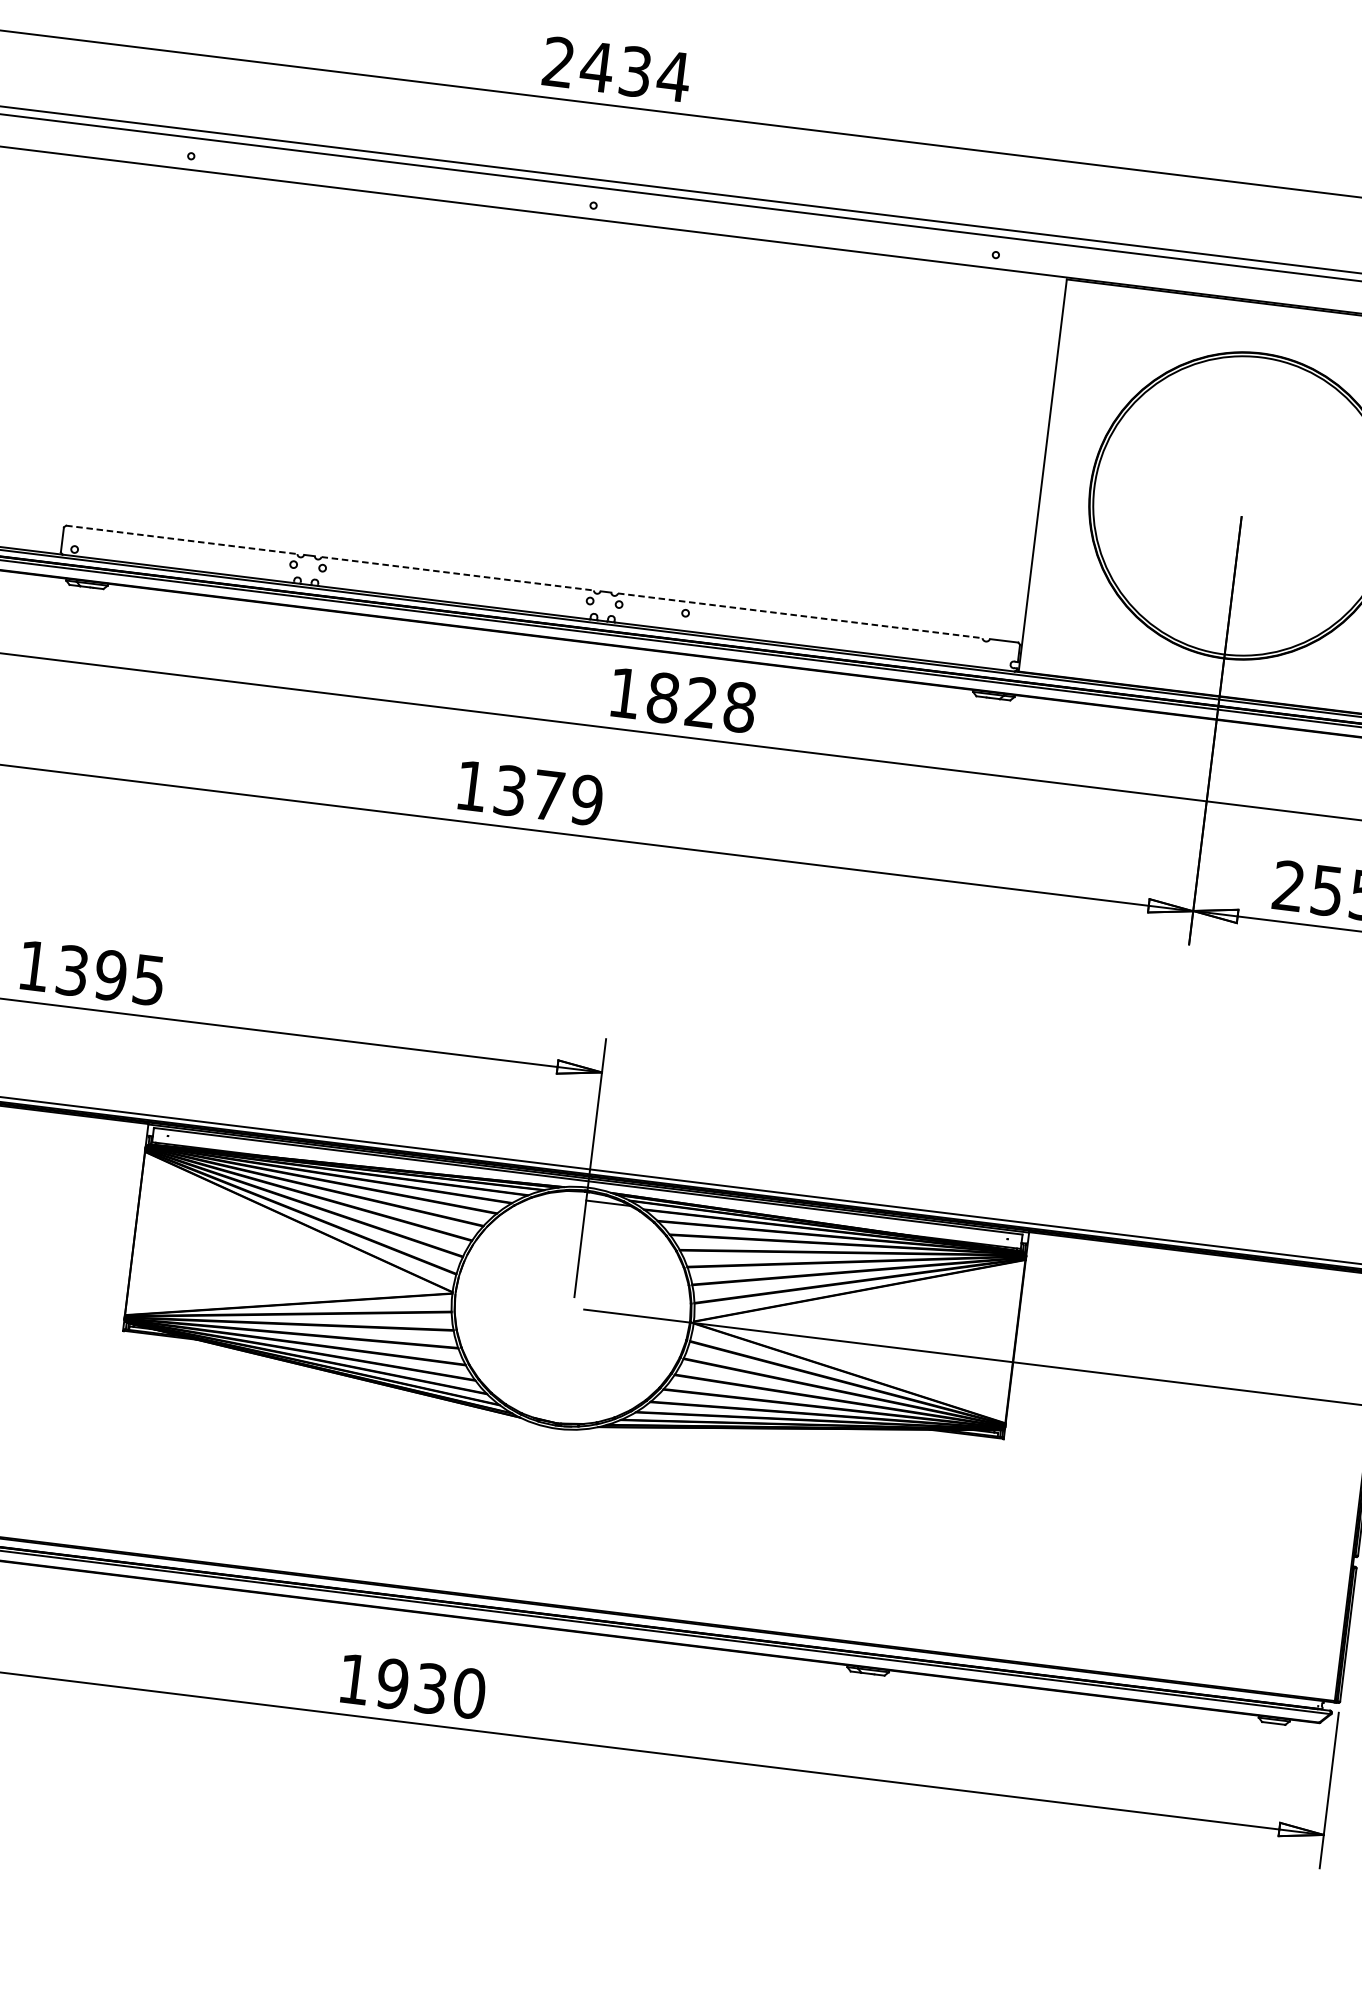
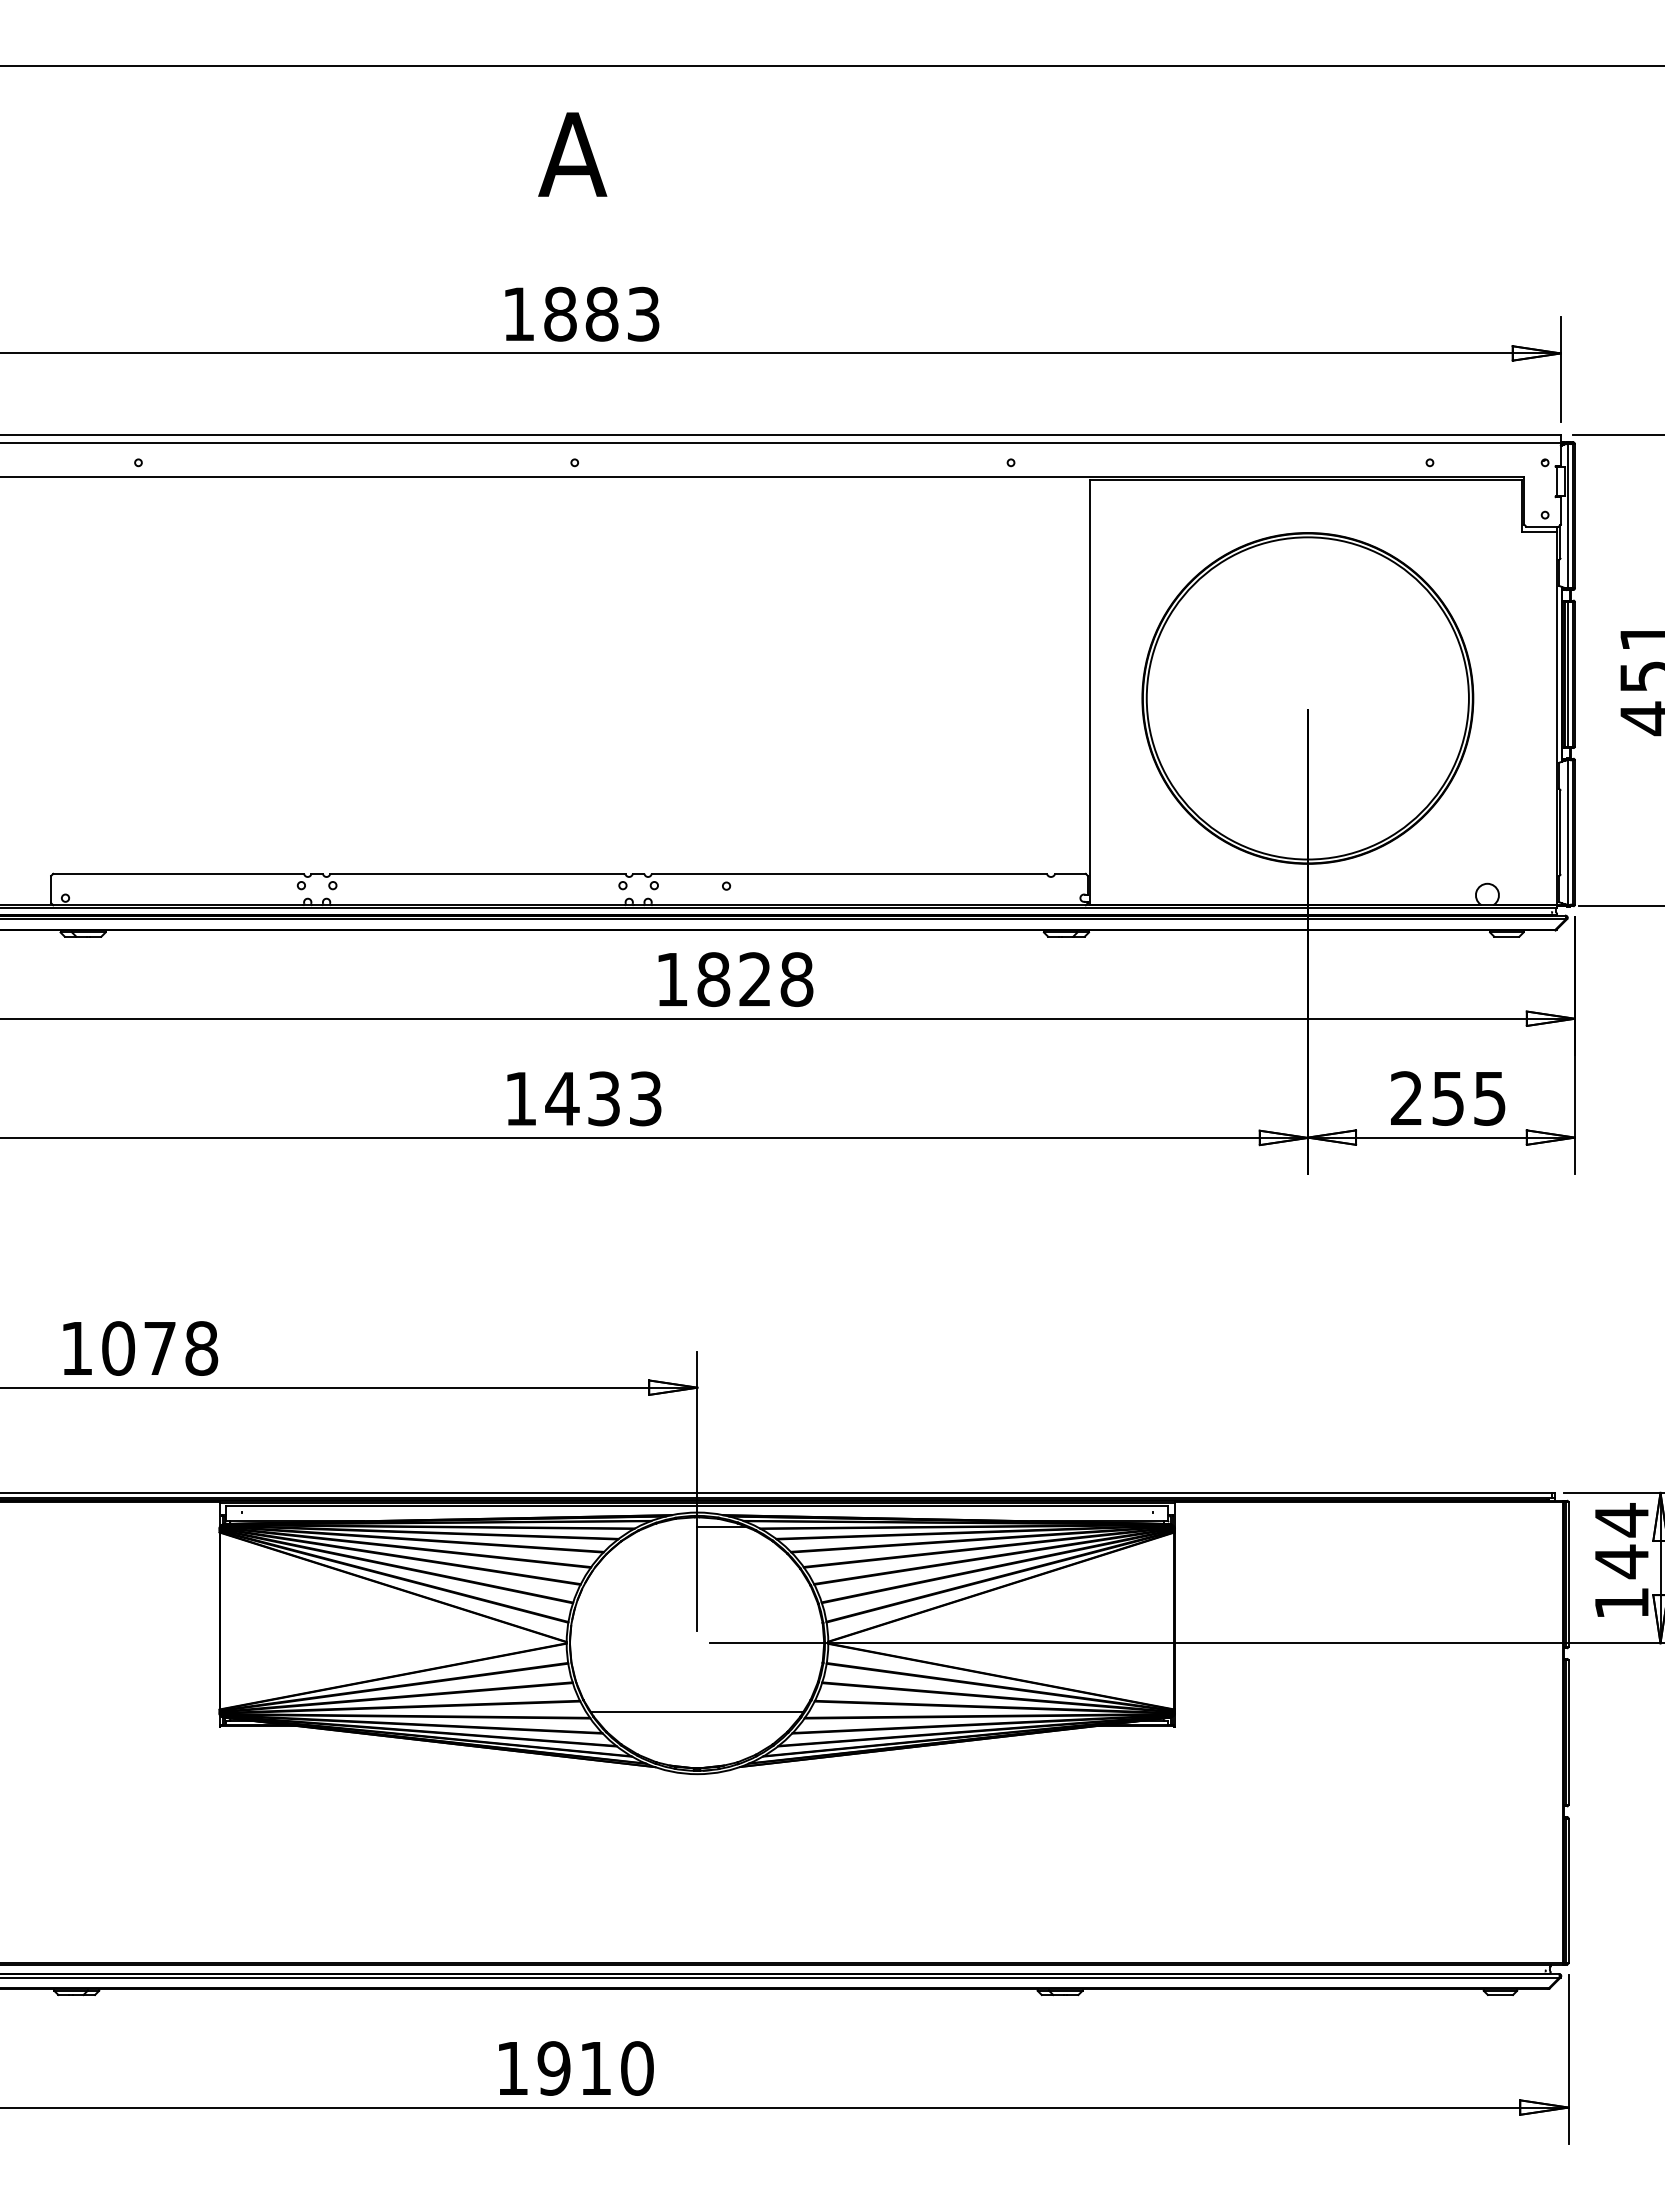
text: (616, 68) -> (581, 313), 2434 -> 1883
line: (182, 539) -> (179, 873), dashed -> solid
line: (457, 573) -> (477, 873), dashed -> solid
line: (800, 615) -> (849, 873), dashed -> solid
text: (548, 795) -> (603, 1098), 1379 -> 1433
text: (111, 975) -> (160, 1348), 1395 -> 1078
line: (565, 1372) -> (697, 1712), added
text: (430, 1688) -> (595, 2068), 1930 -> 1910

